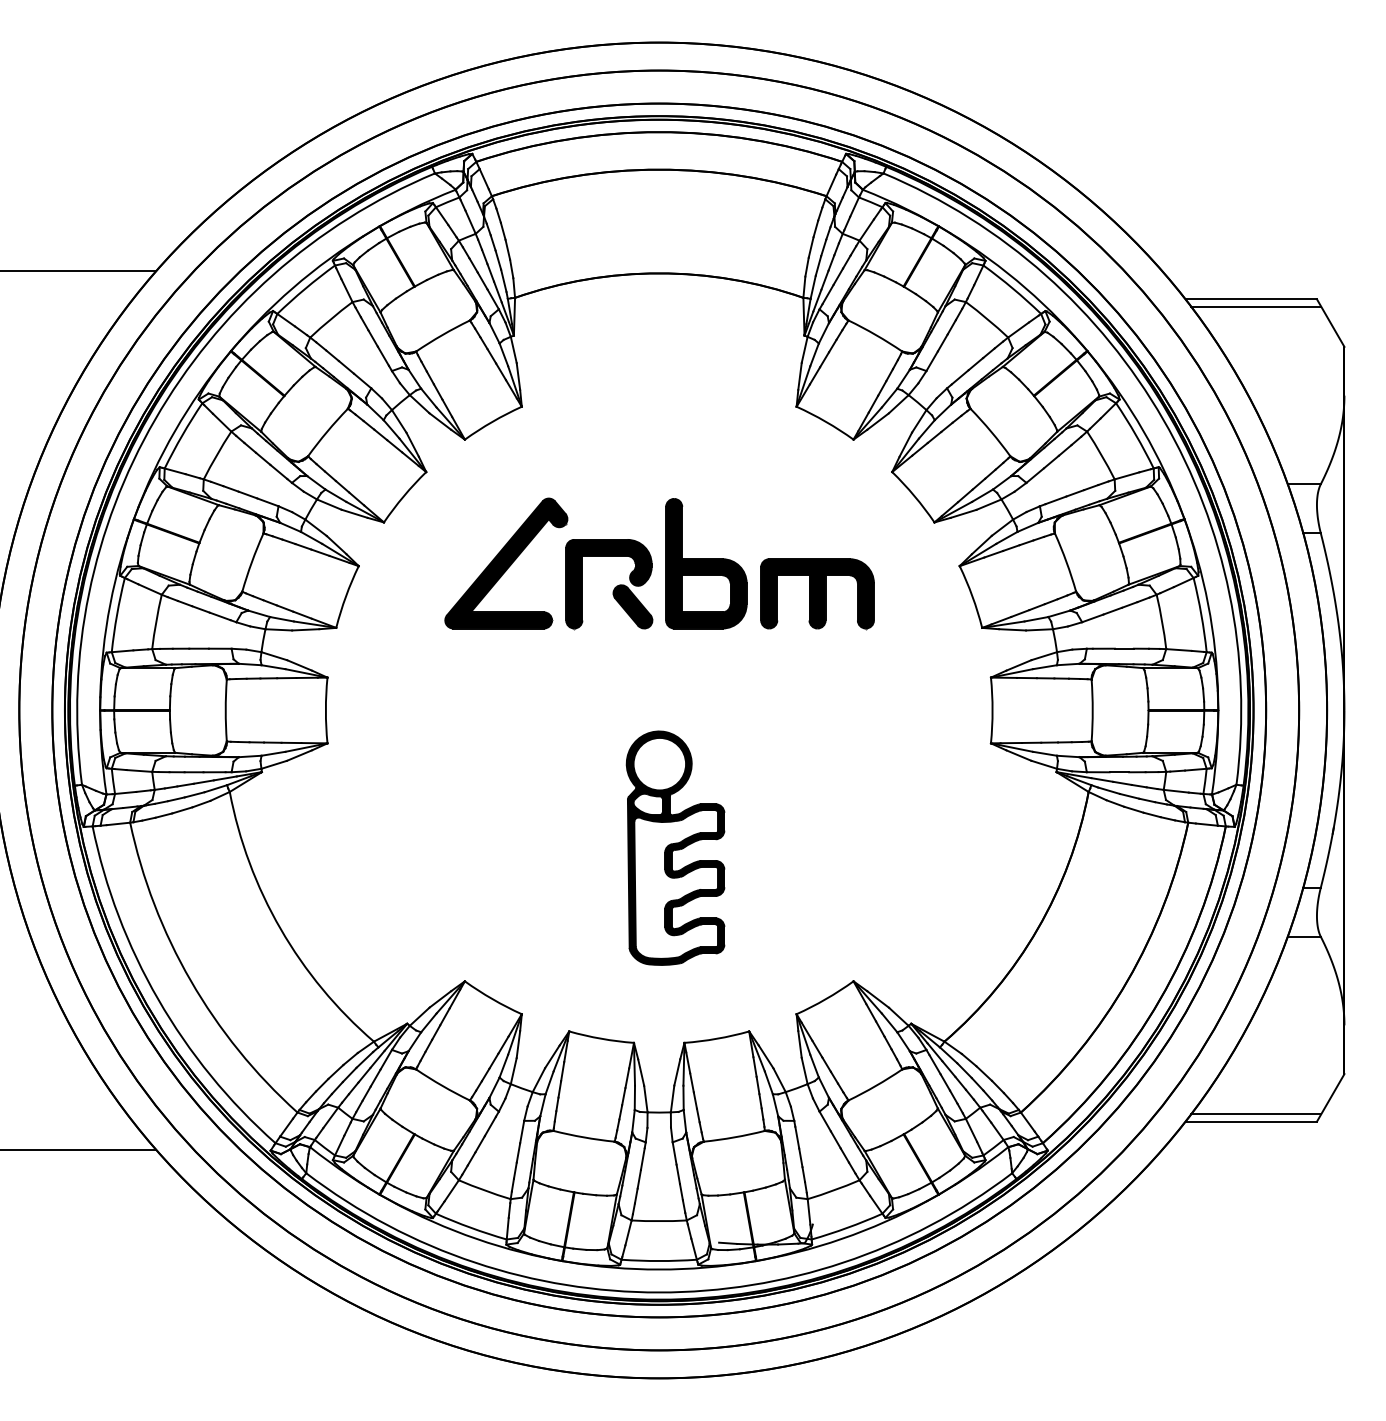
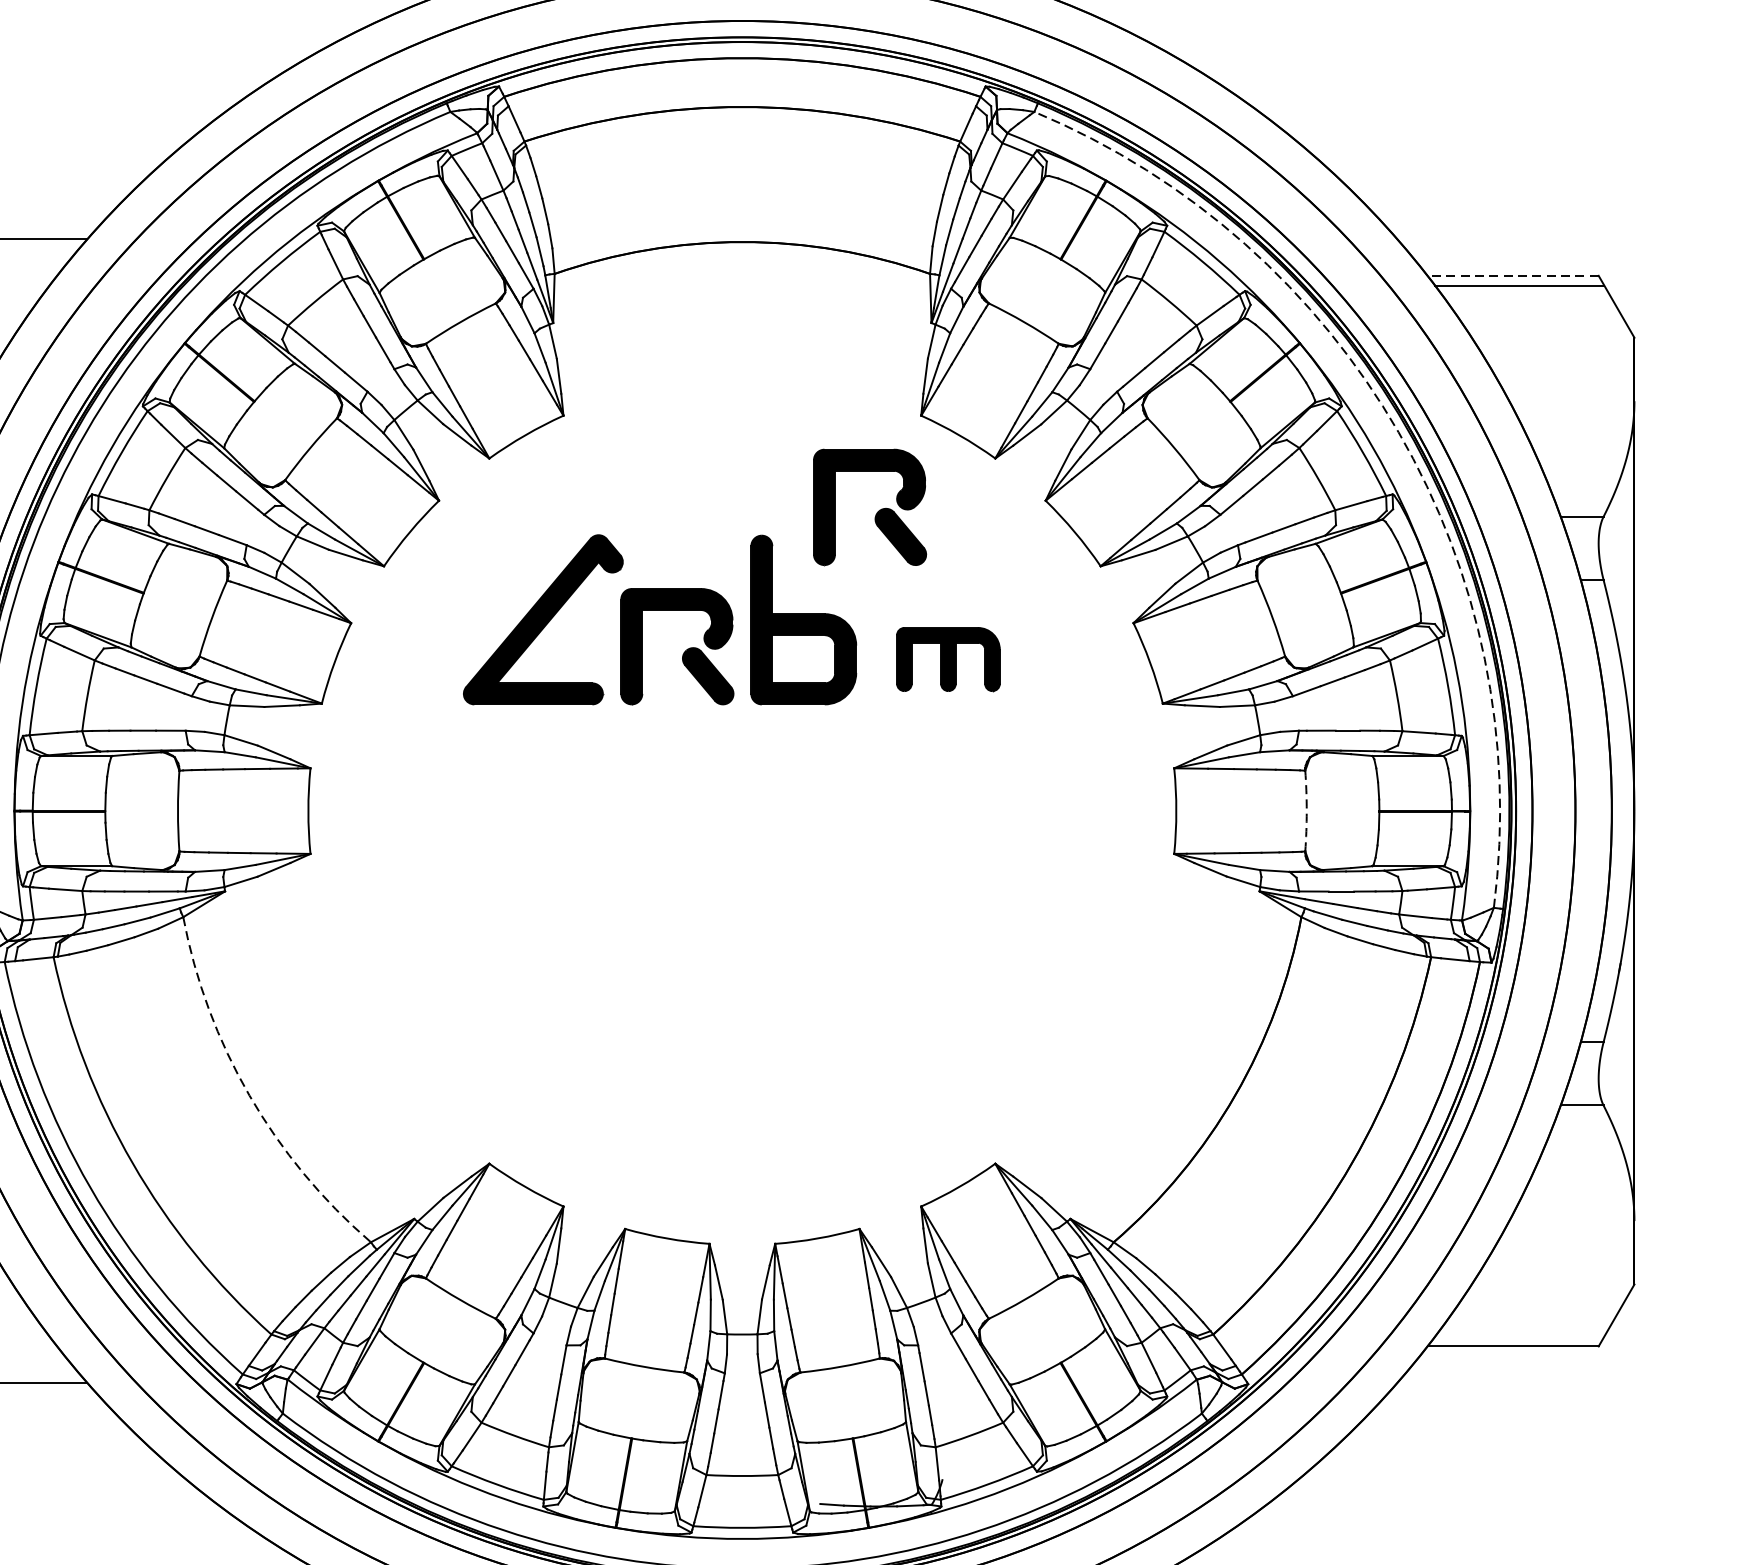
line: (1251, 299) -> (1513, 276), solid -> dashed
arc: (1163, 419) -> (1398, 432), solid -> dashed
part: (757, 477) -> (870, 507), added
part: (817, 594) -> (948, 660), size x0.7
arc: (1092, 710) -> (1306, 811), solid -> dashed
part: (675, 847) -> (763, 989), removed
arc: (280, 929) -> (249, 1096), solid -> dashed
line: (1256, 1114) -> (1519, 1337), removed

